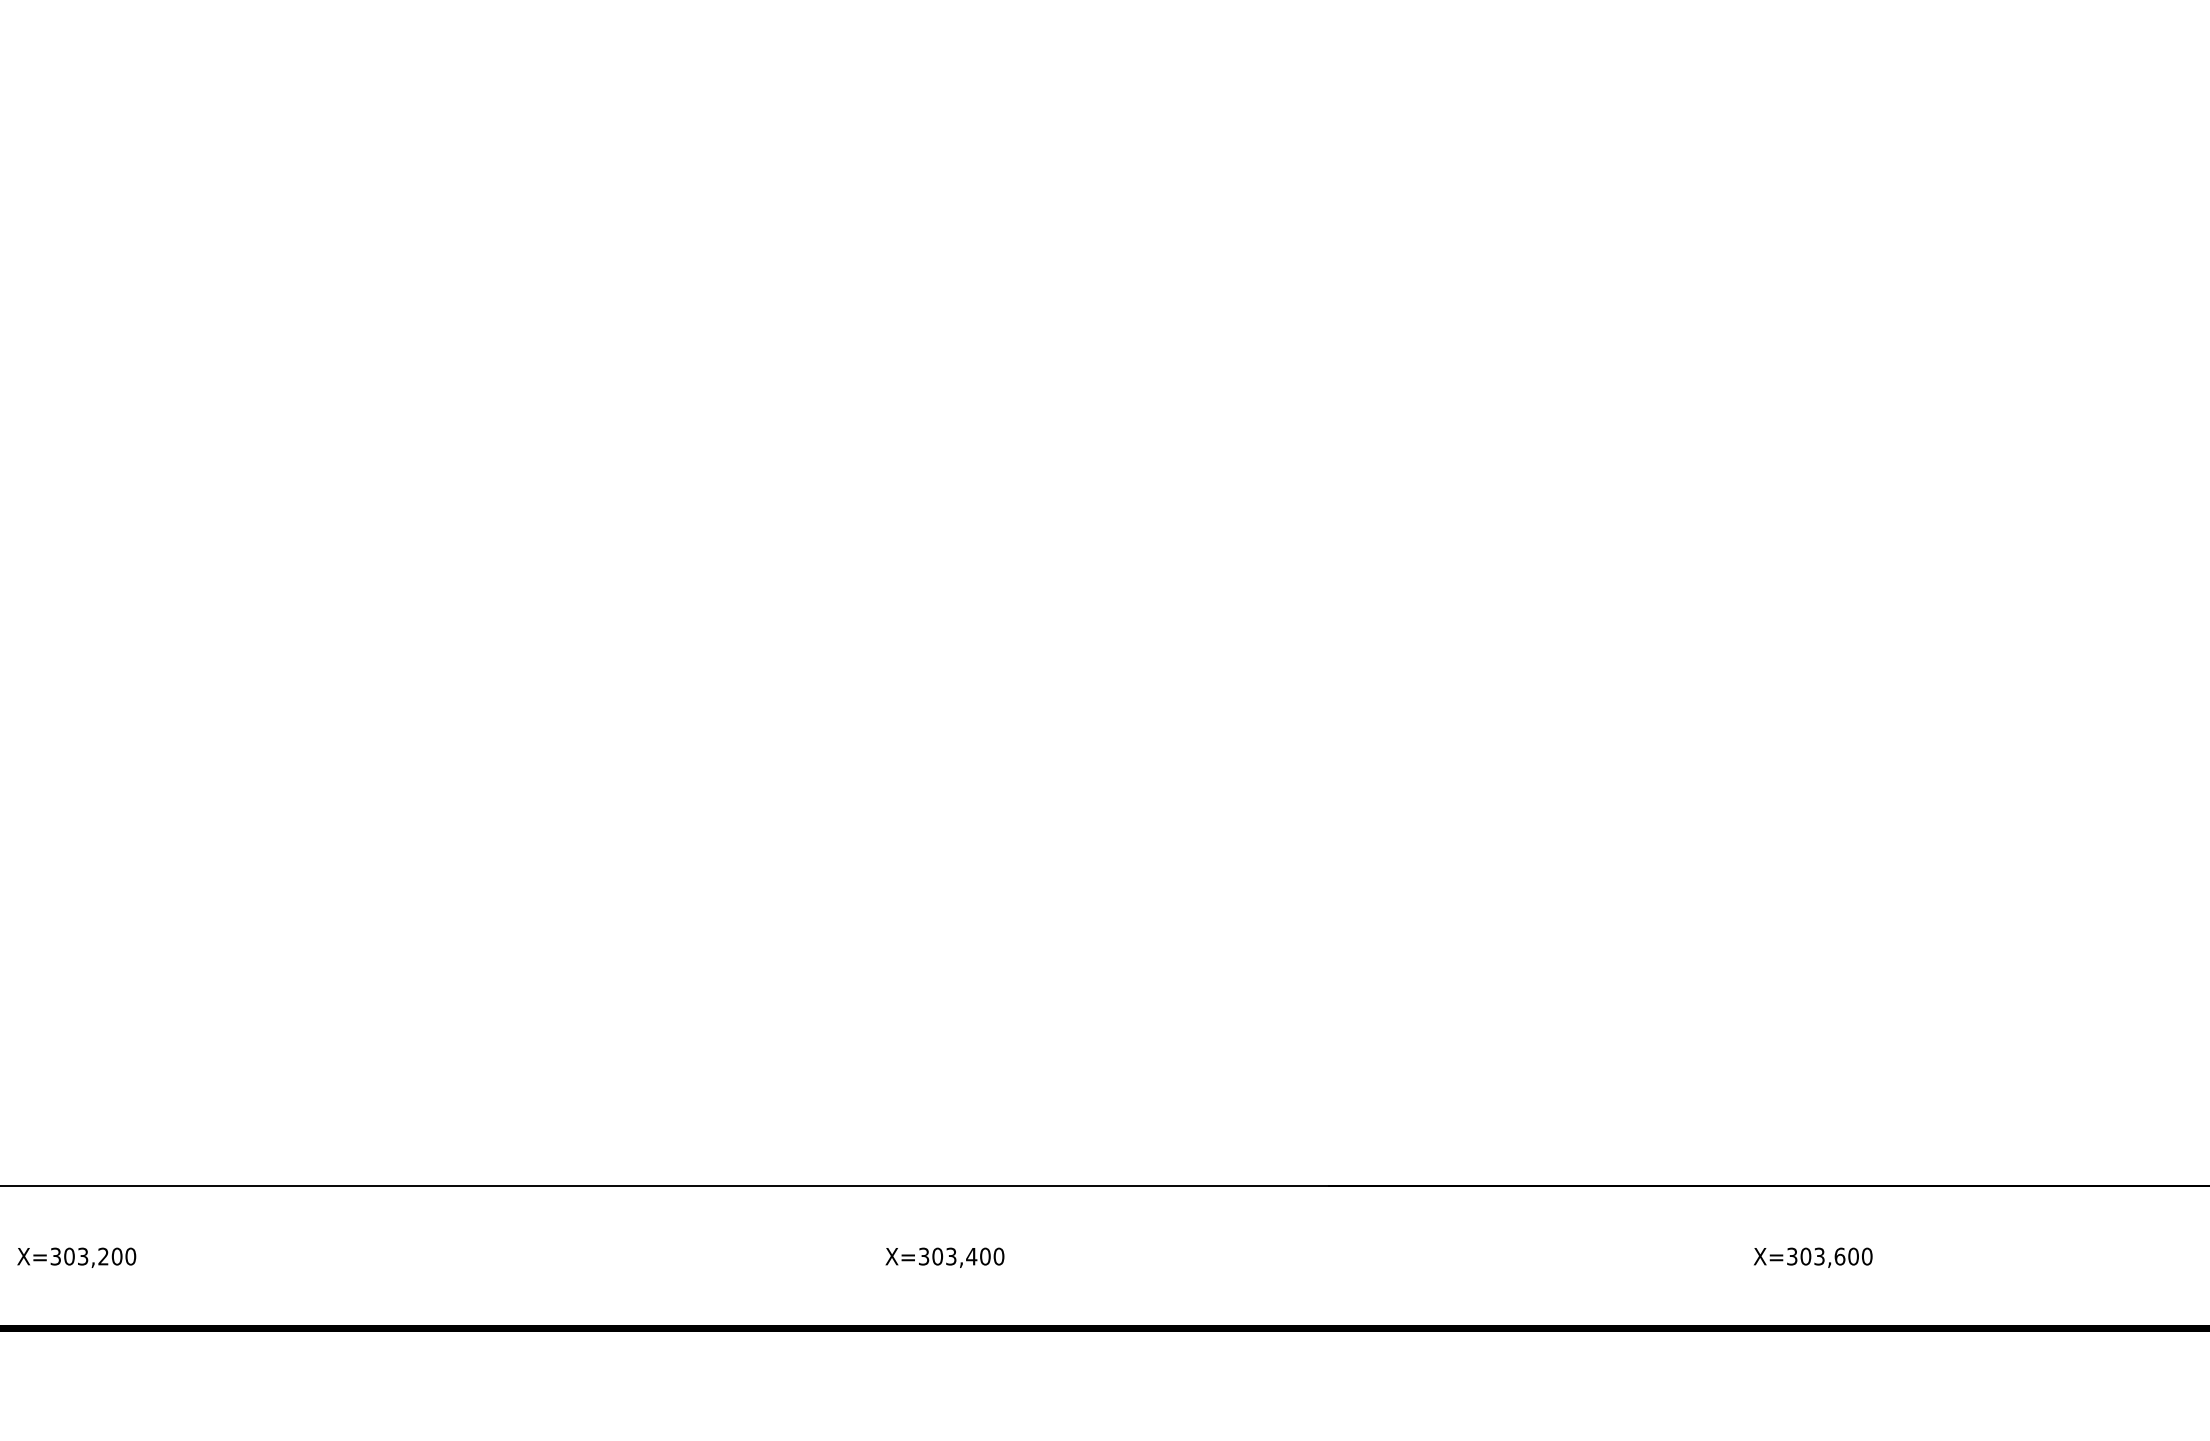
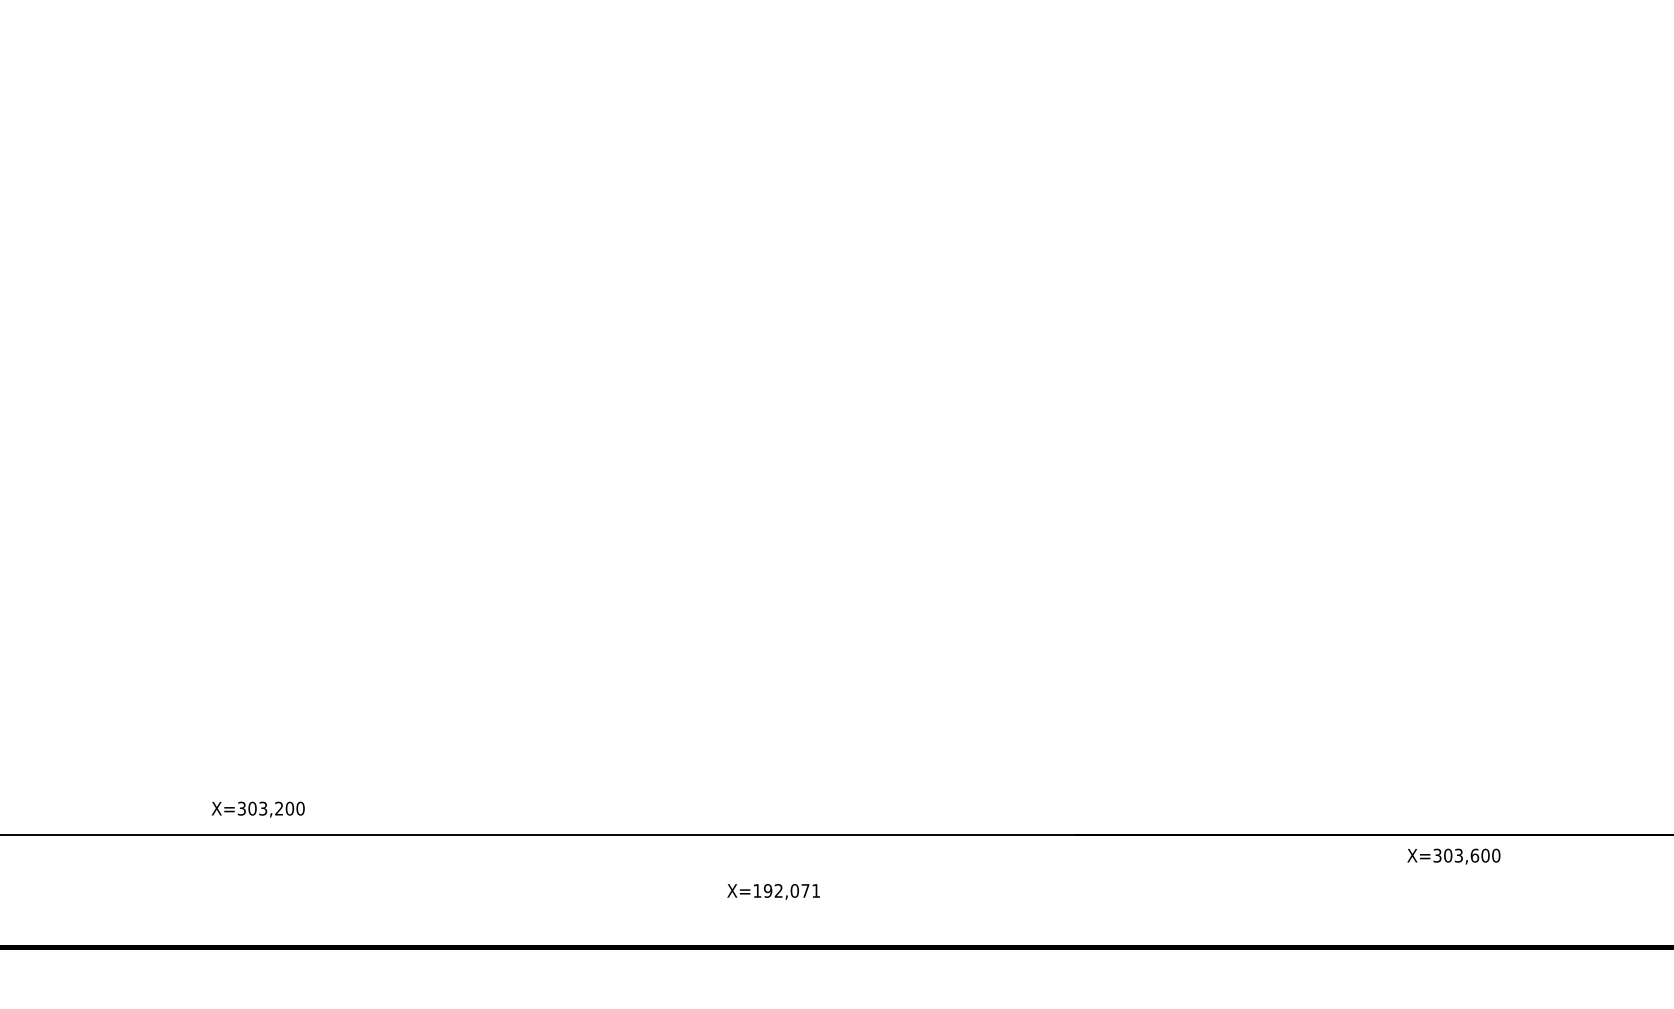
text: (961, 1256) -> (786, 890), X=303,400 -> X=192,071
text: (76, 1257) -> (258, 809), moved
text: (1812, 1257) -> (1453, 856), moved

